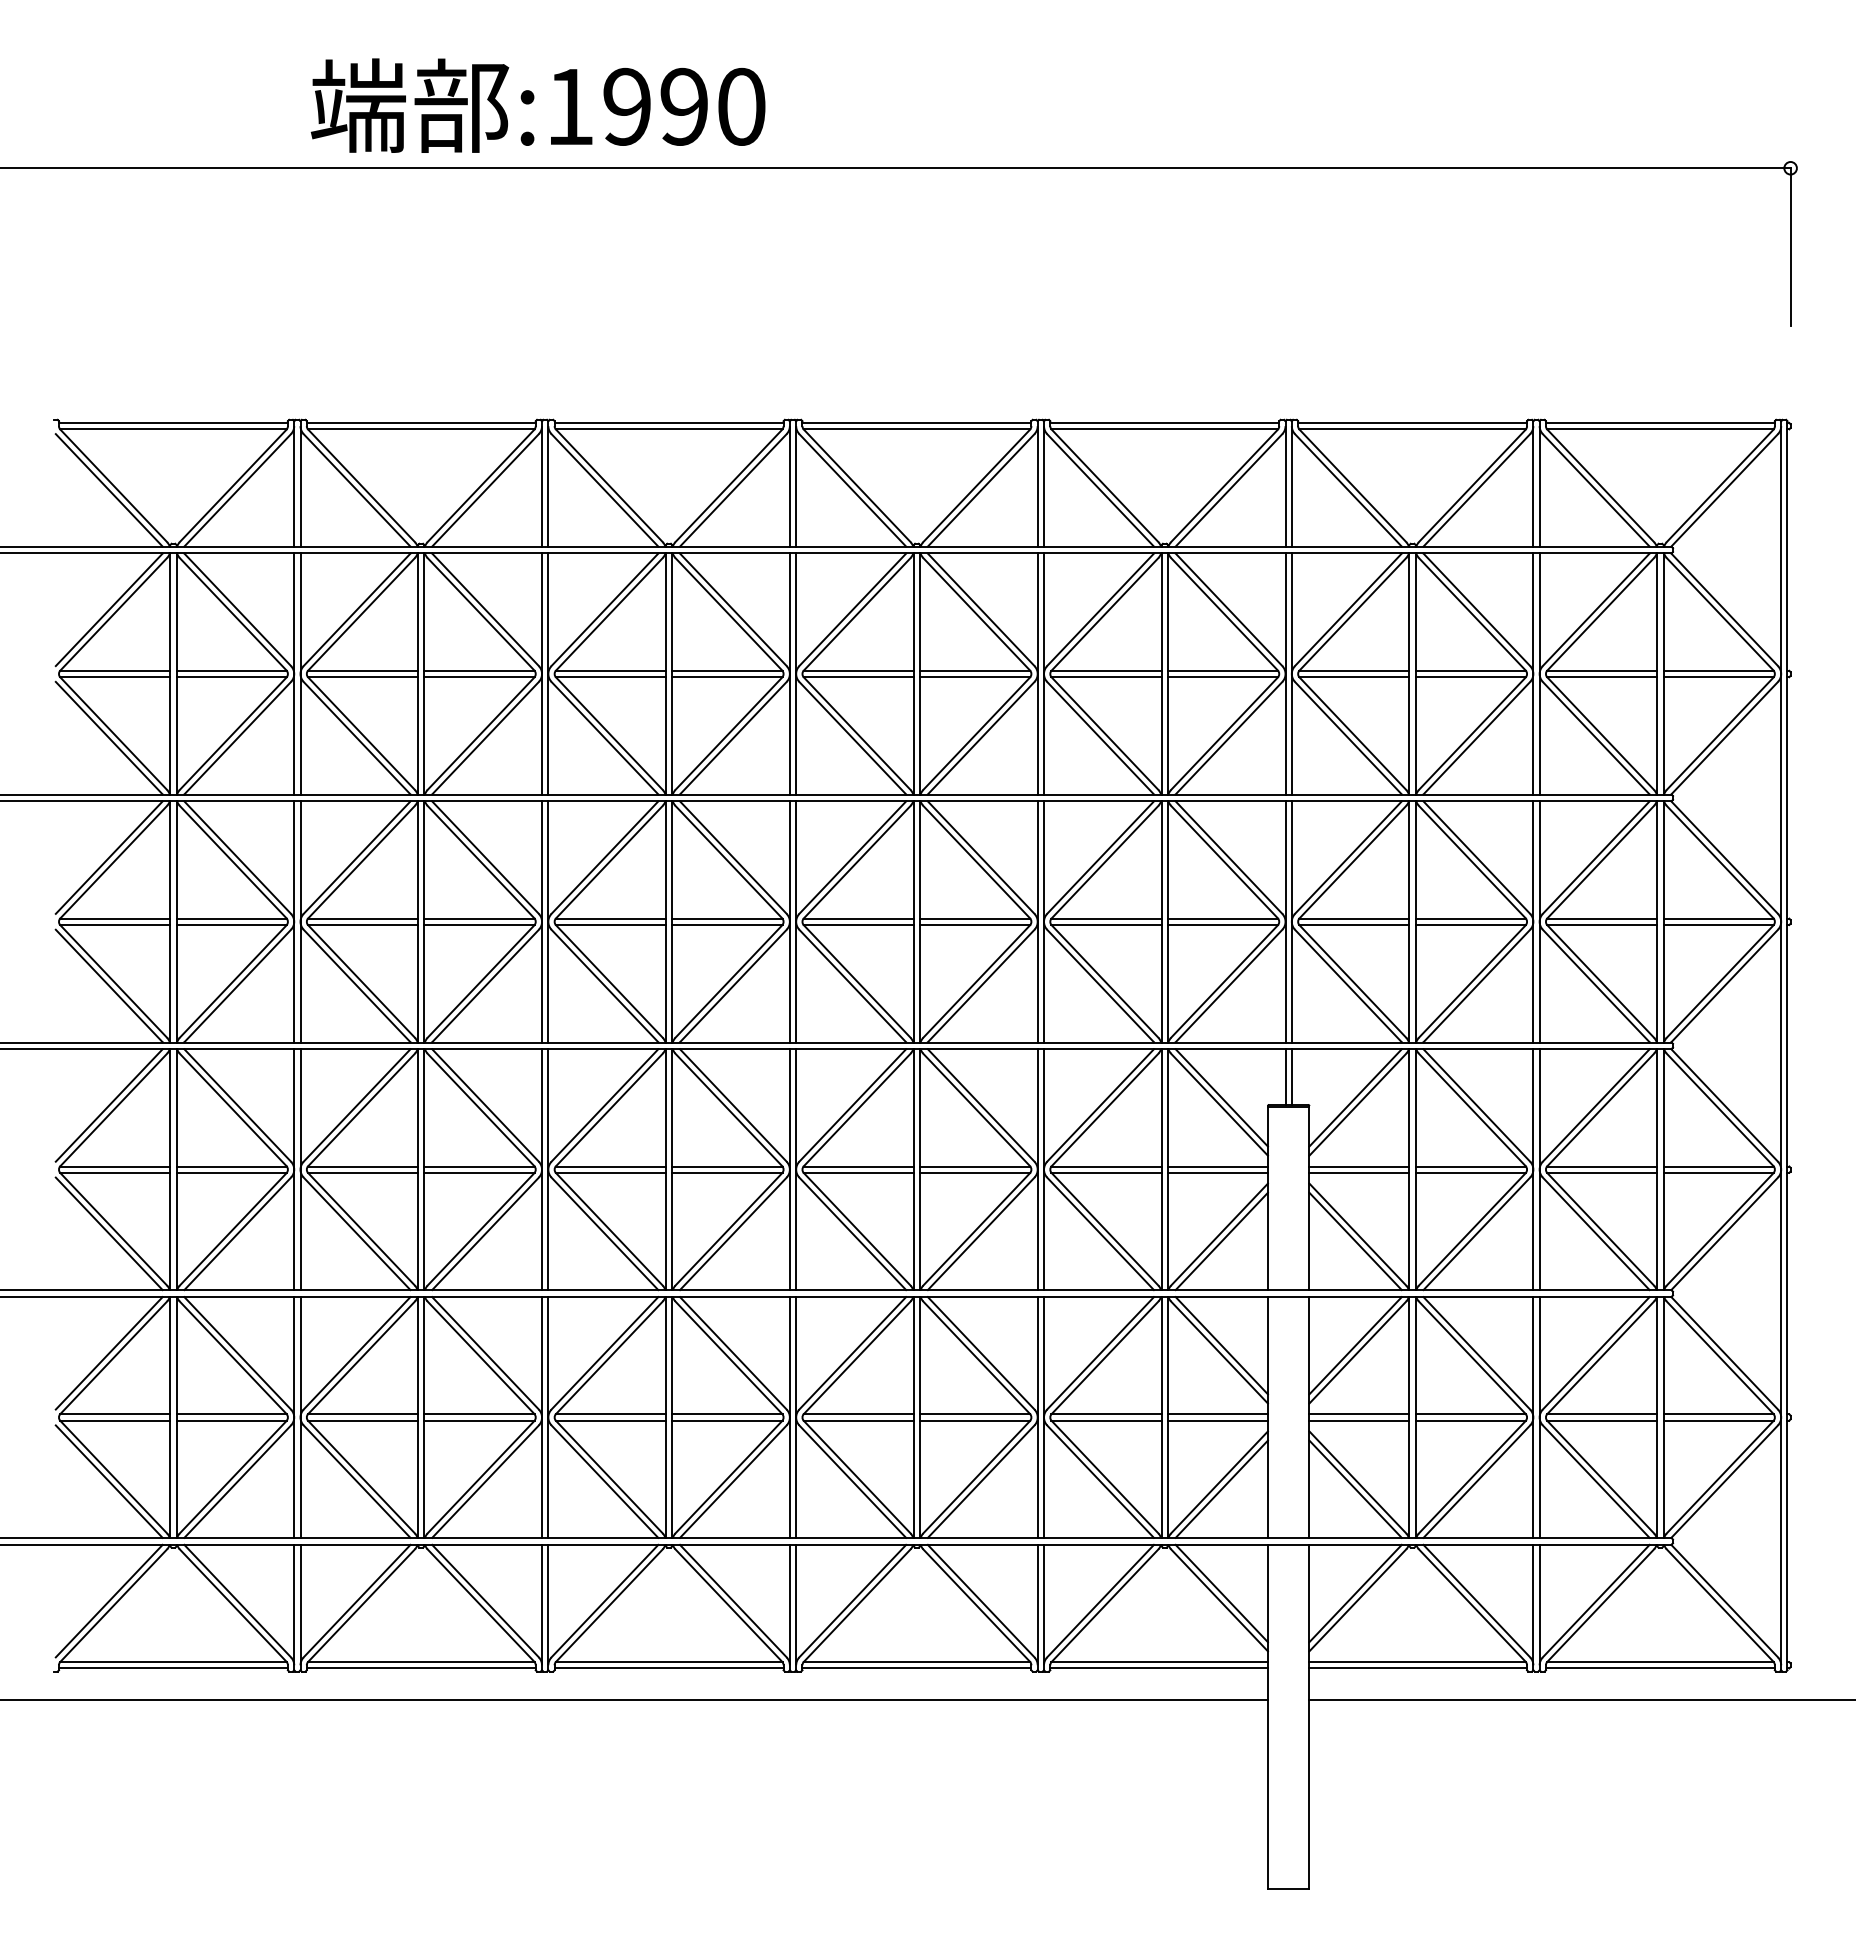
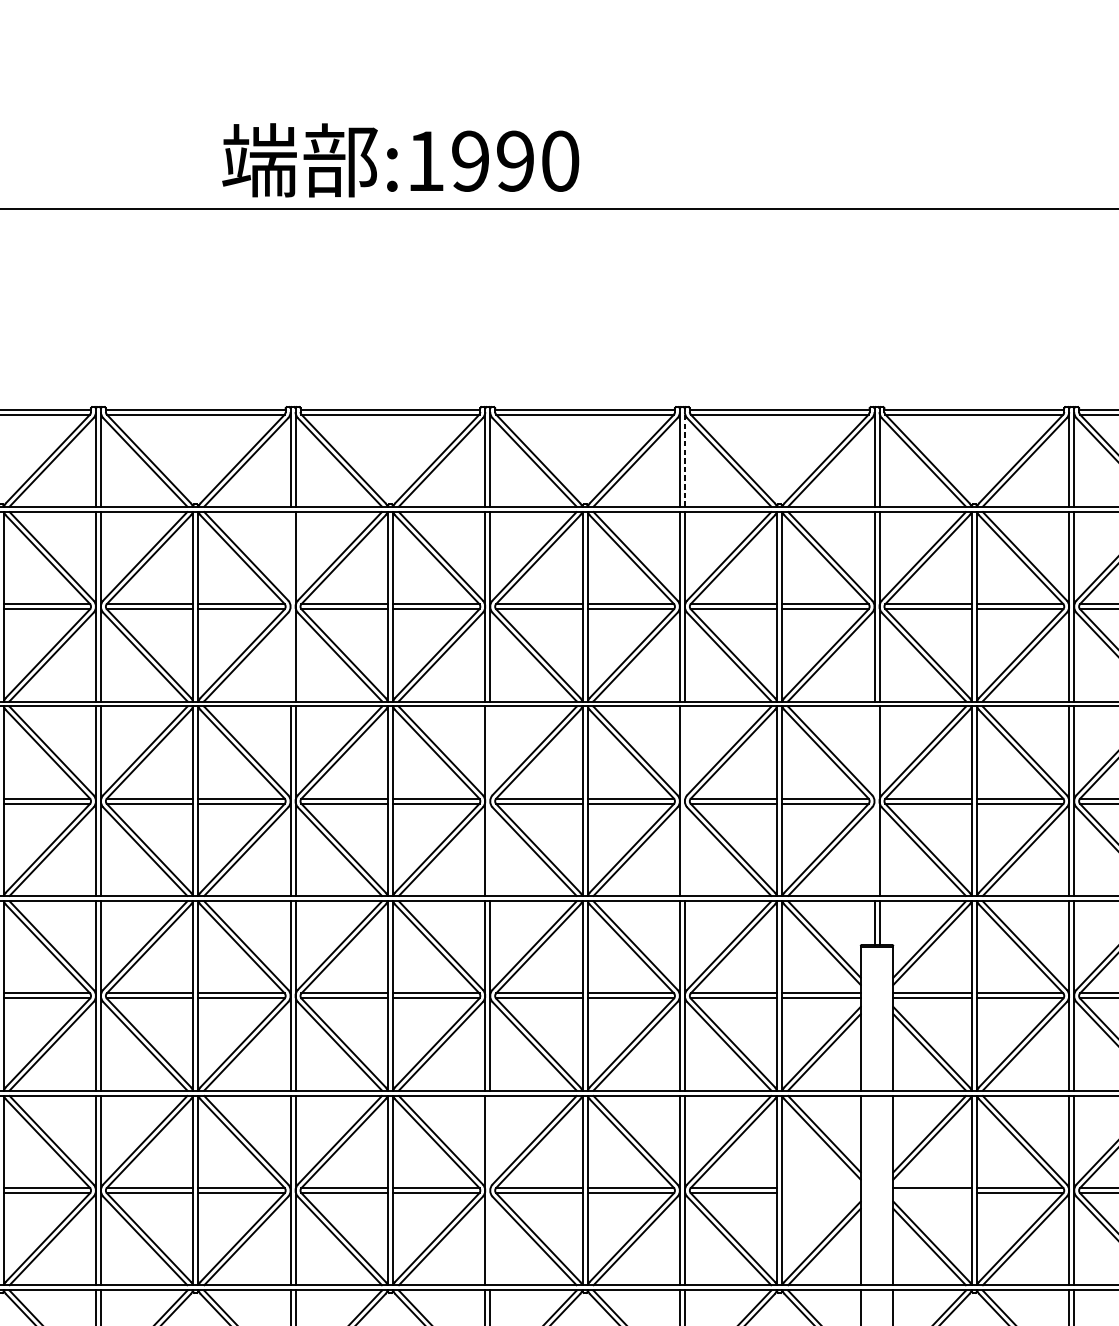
text: (537, 105) -> (400, 160), moved
line: (1044, 484) -> (685, 457), solid -> dashed
line: (542, 673) -> (290, 606), removed
line: (796, 921) -> (490, 801), removed
line: (1044, 921) -> (685, 801), removed
line: (1285, 921) -> (874, 801), removed
line: (1217, 1414) -> (821, 1188), removed
line: (796, 1417) -> (490, 1190), removed
line: (1217, 1420) -> (821, 1192), removed
line: (1359, 1420) -> (932, 1192), removed

